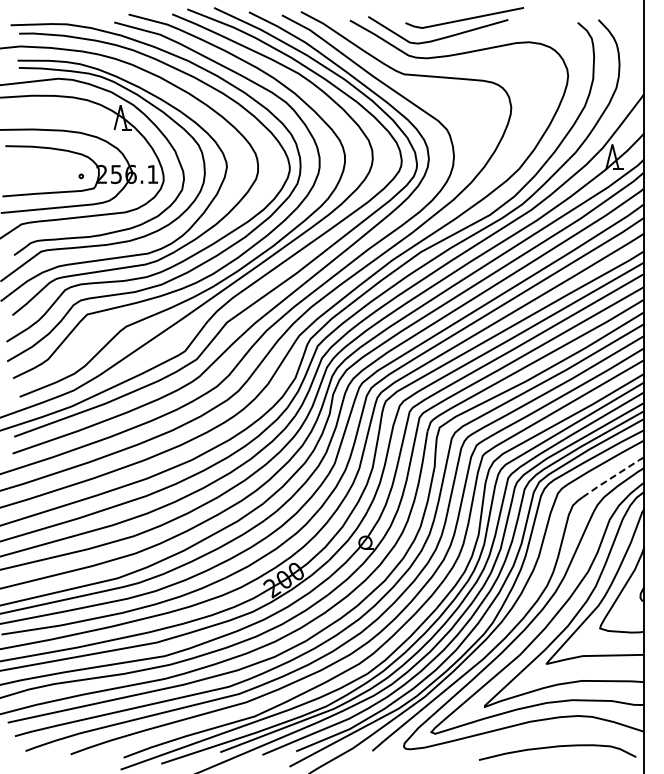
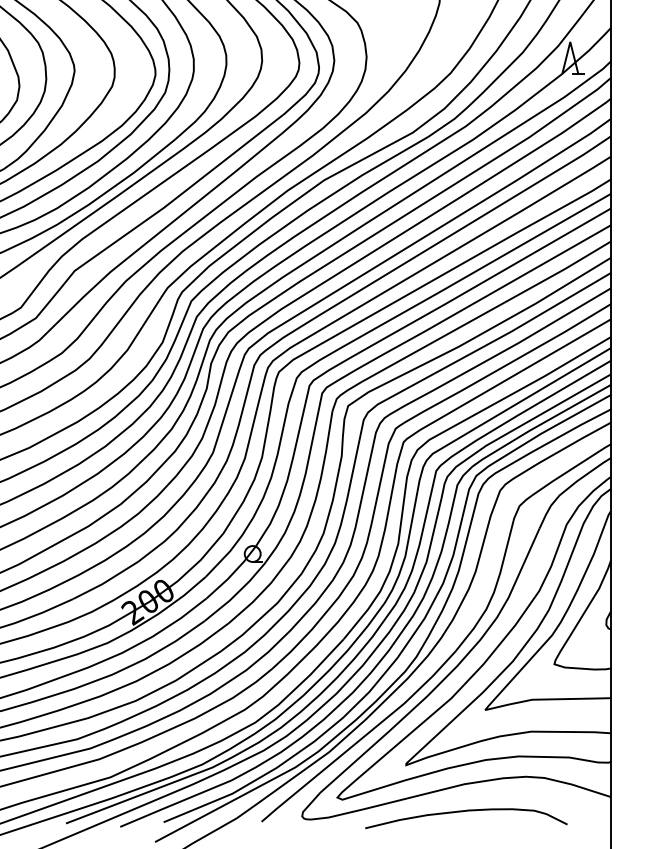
line: (613, 476) -> (571, 468), dashed -> solid
curve: (557, 747) -> (466, 812), moved

